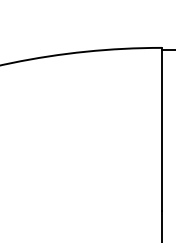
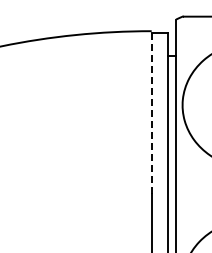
line: (161, 129) -> (151, 112), solid -> dashed

